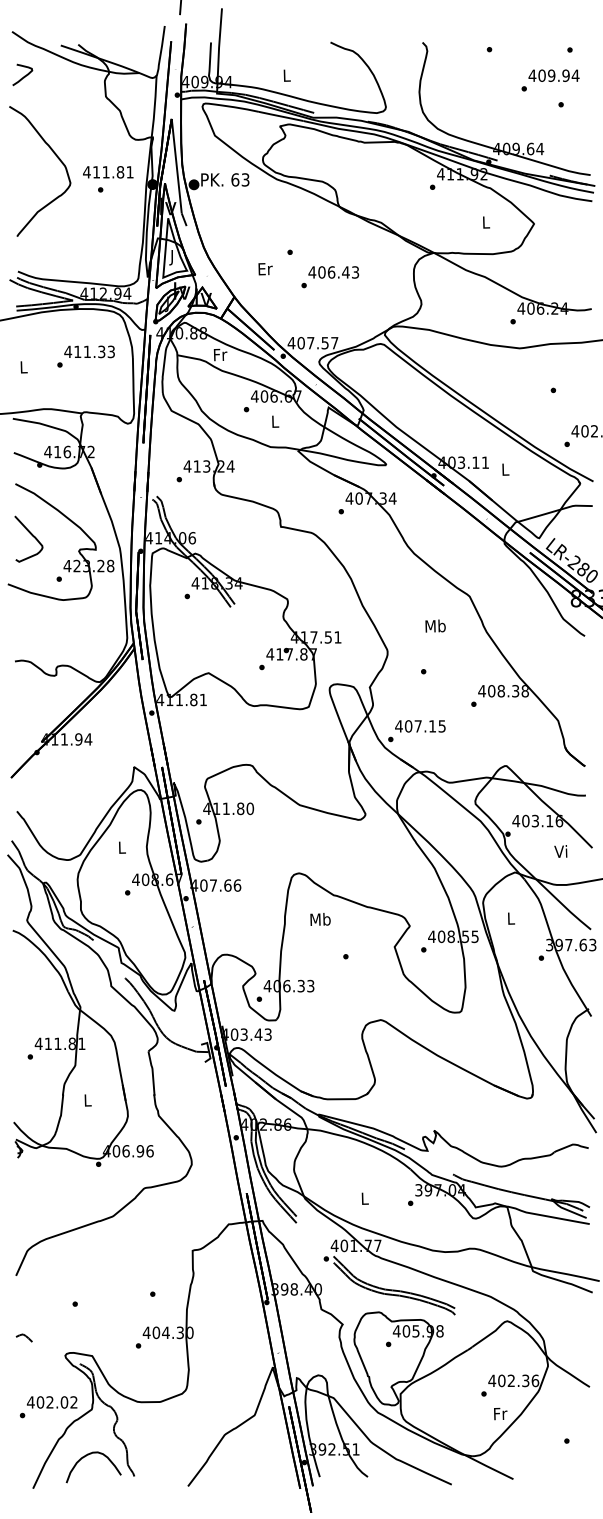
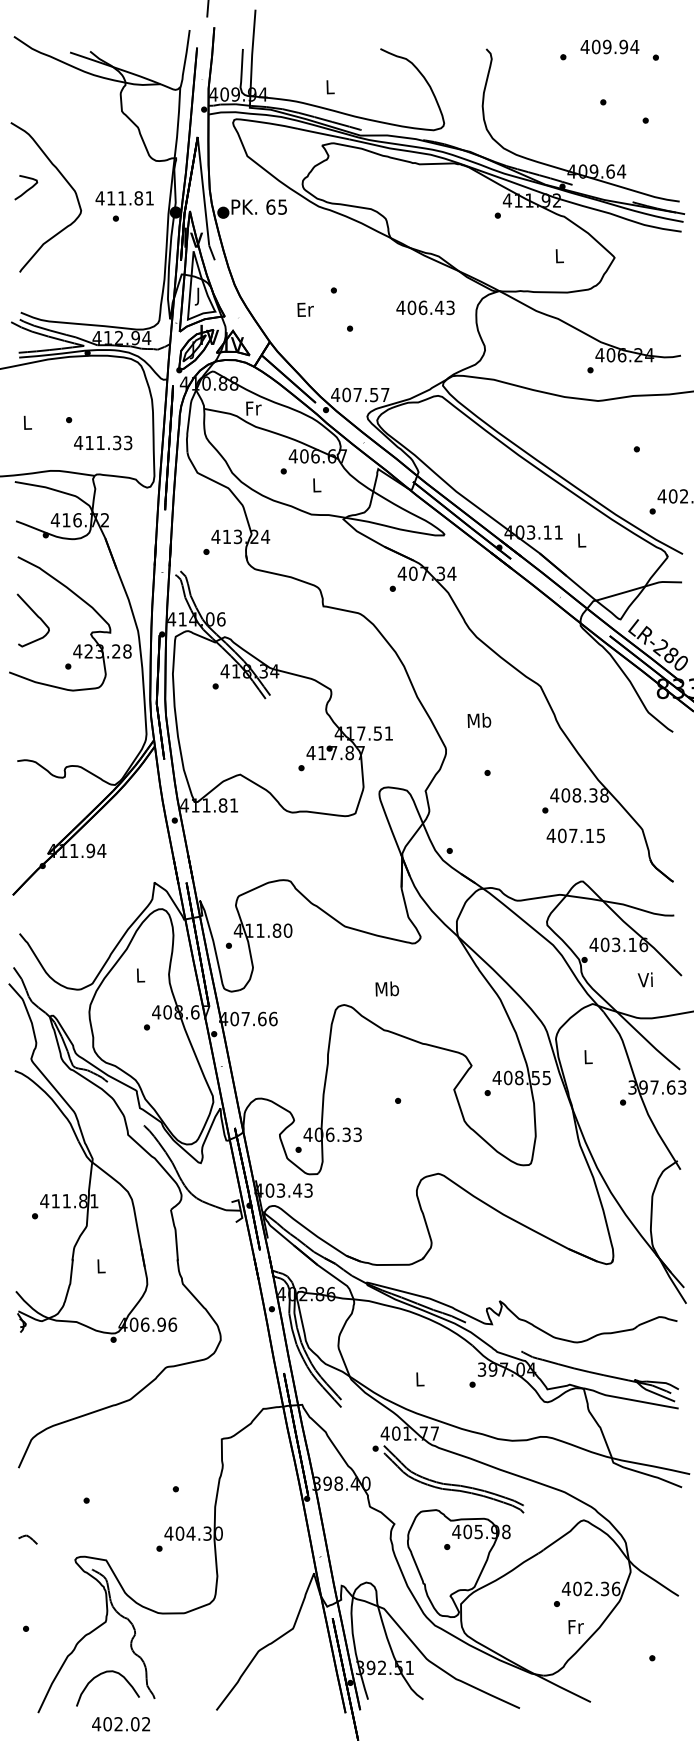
curve: (24, 75) -> (28, 188), moved
text: (553, 75) -> (609, 46), moved
text: (245, 179) -> (282, 206), 63 -> 65
text: (333, 272) -> (425, 307), moved
text: (89, 351) -> (103, 442), moved
text: (435, 625) -> (479, 719), moved
text: (420, 726) -> (575, 836), moved
text: (320, 919) -> (387, 989), moved
text: (52, 1402) -> (121, 1724), moved

